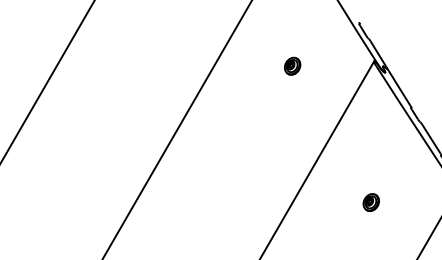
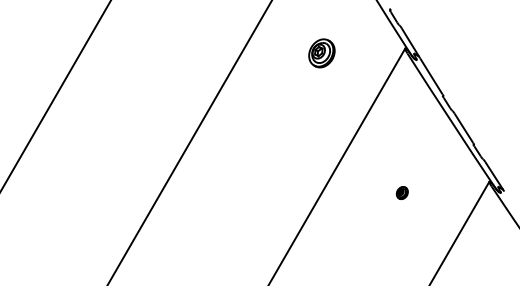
part: (292, 66) -> (321, 53), size x1.6
part: (371, 202) -> (402, 192), size x0.7

